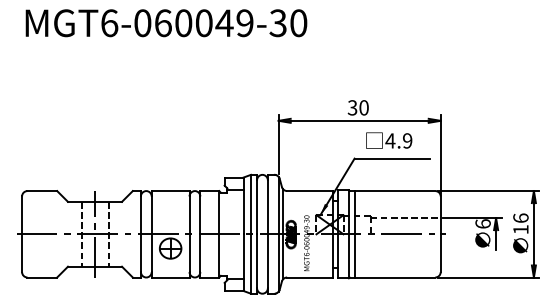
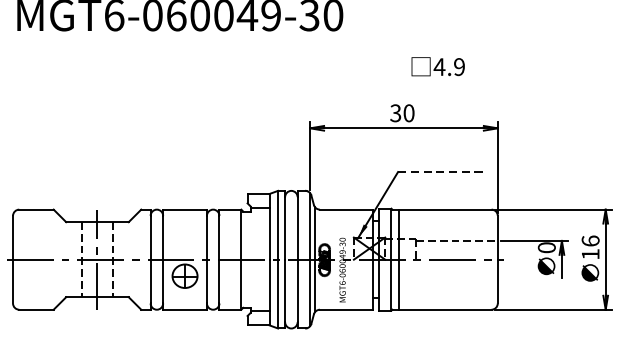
text: (389, 140) -> (438, 66), moved
line: (392, 158) -> (441, 171), solid -> dashed
text: (482, 223) -> (546, 247), 6 -> 0

